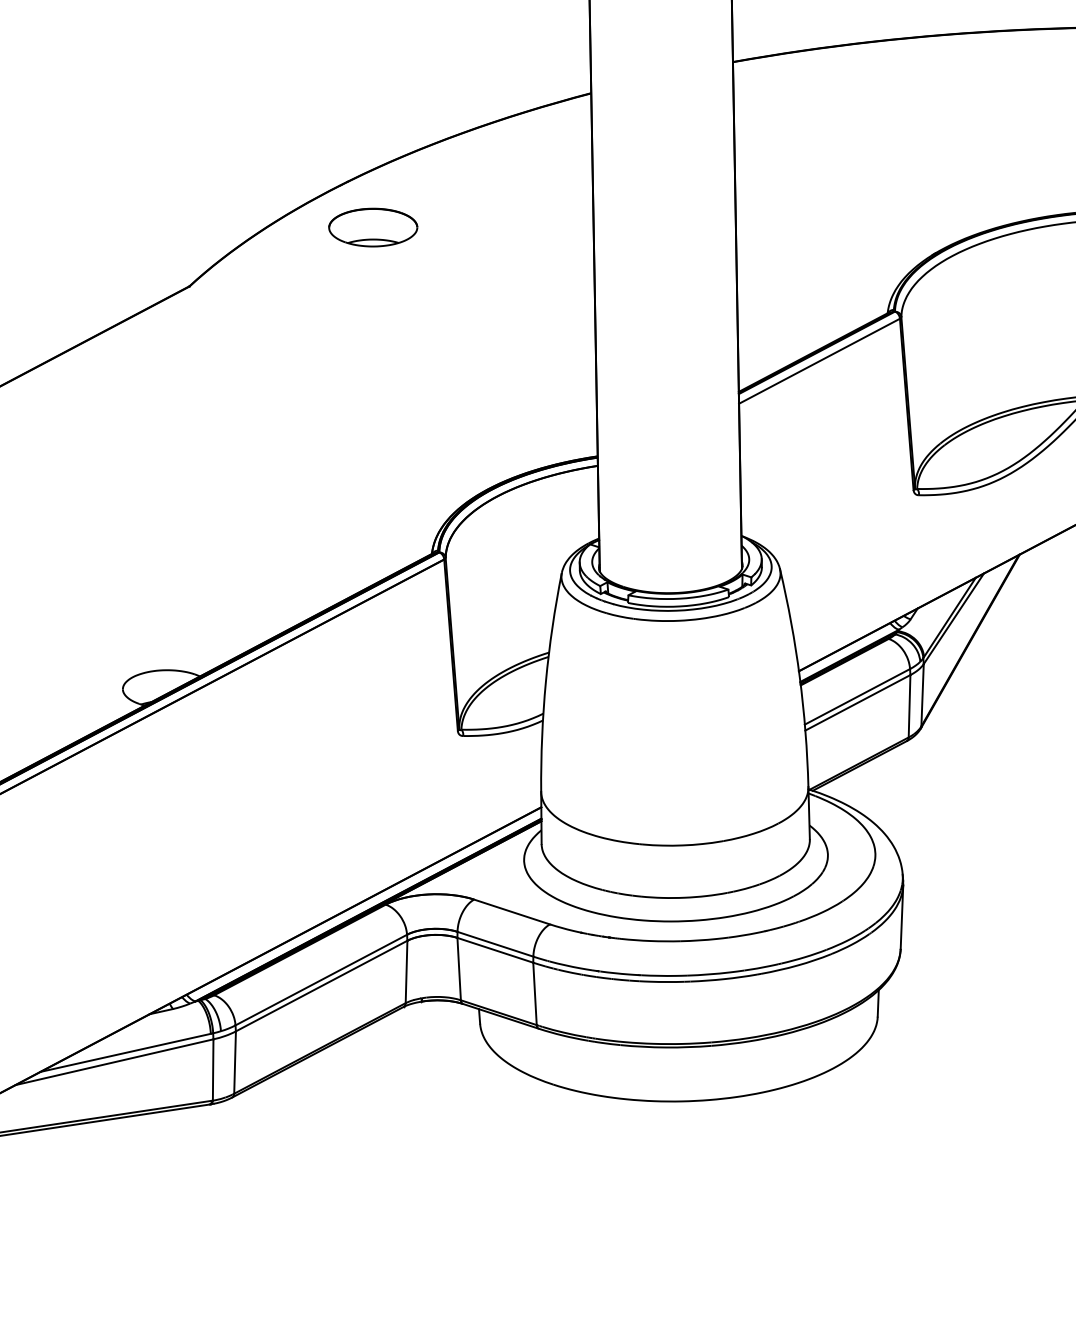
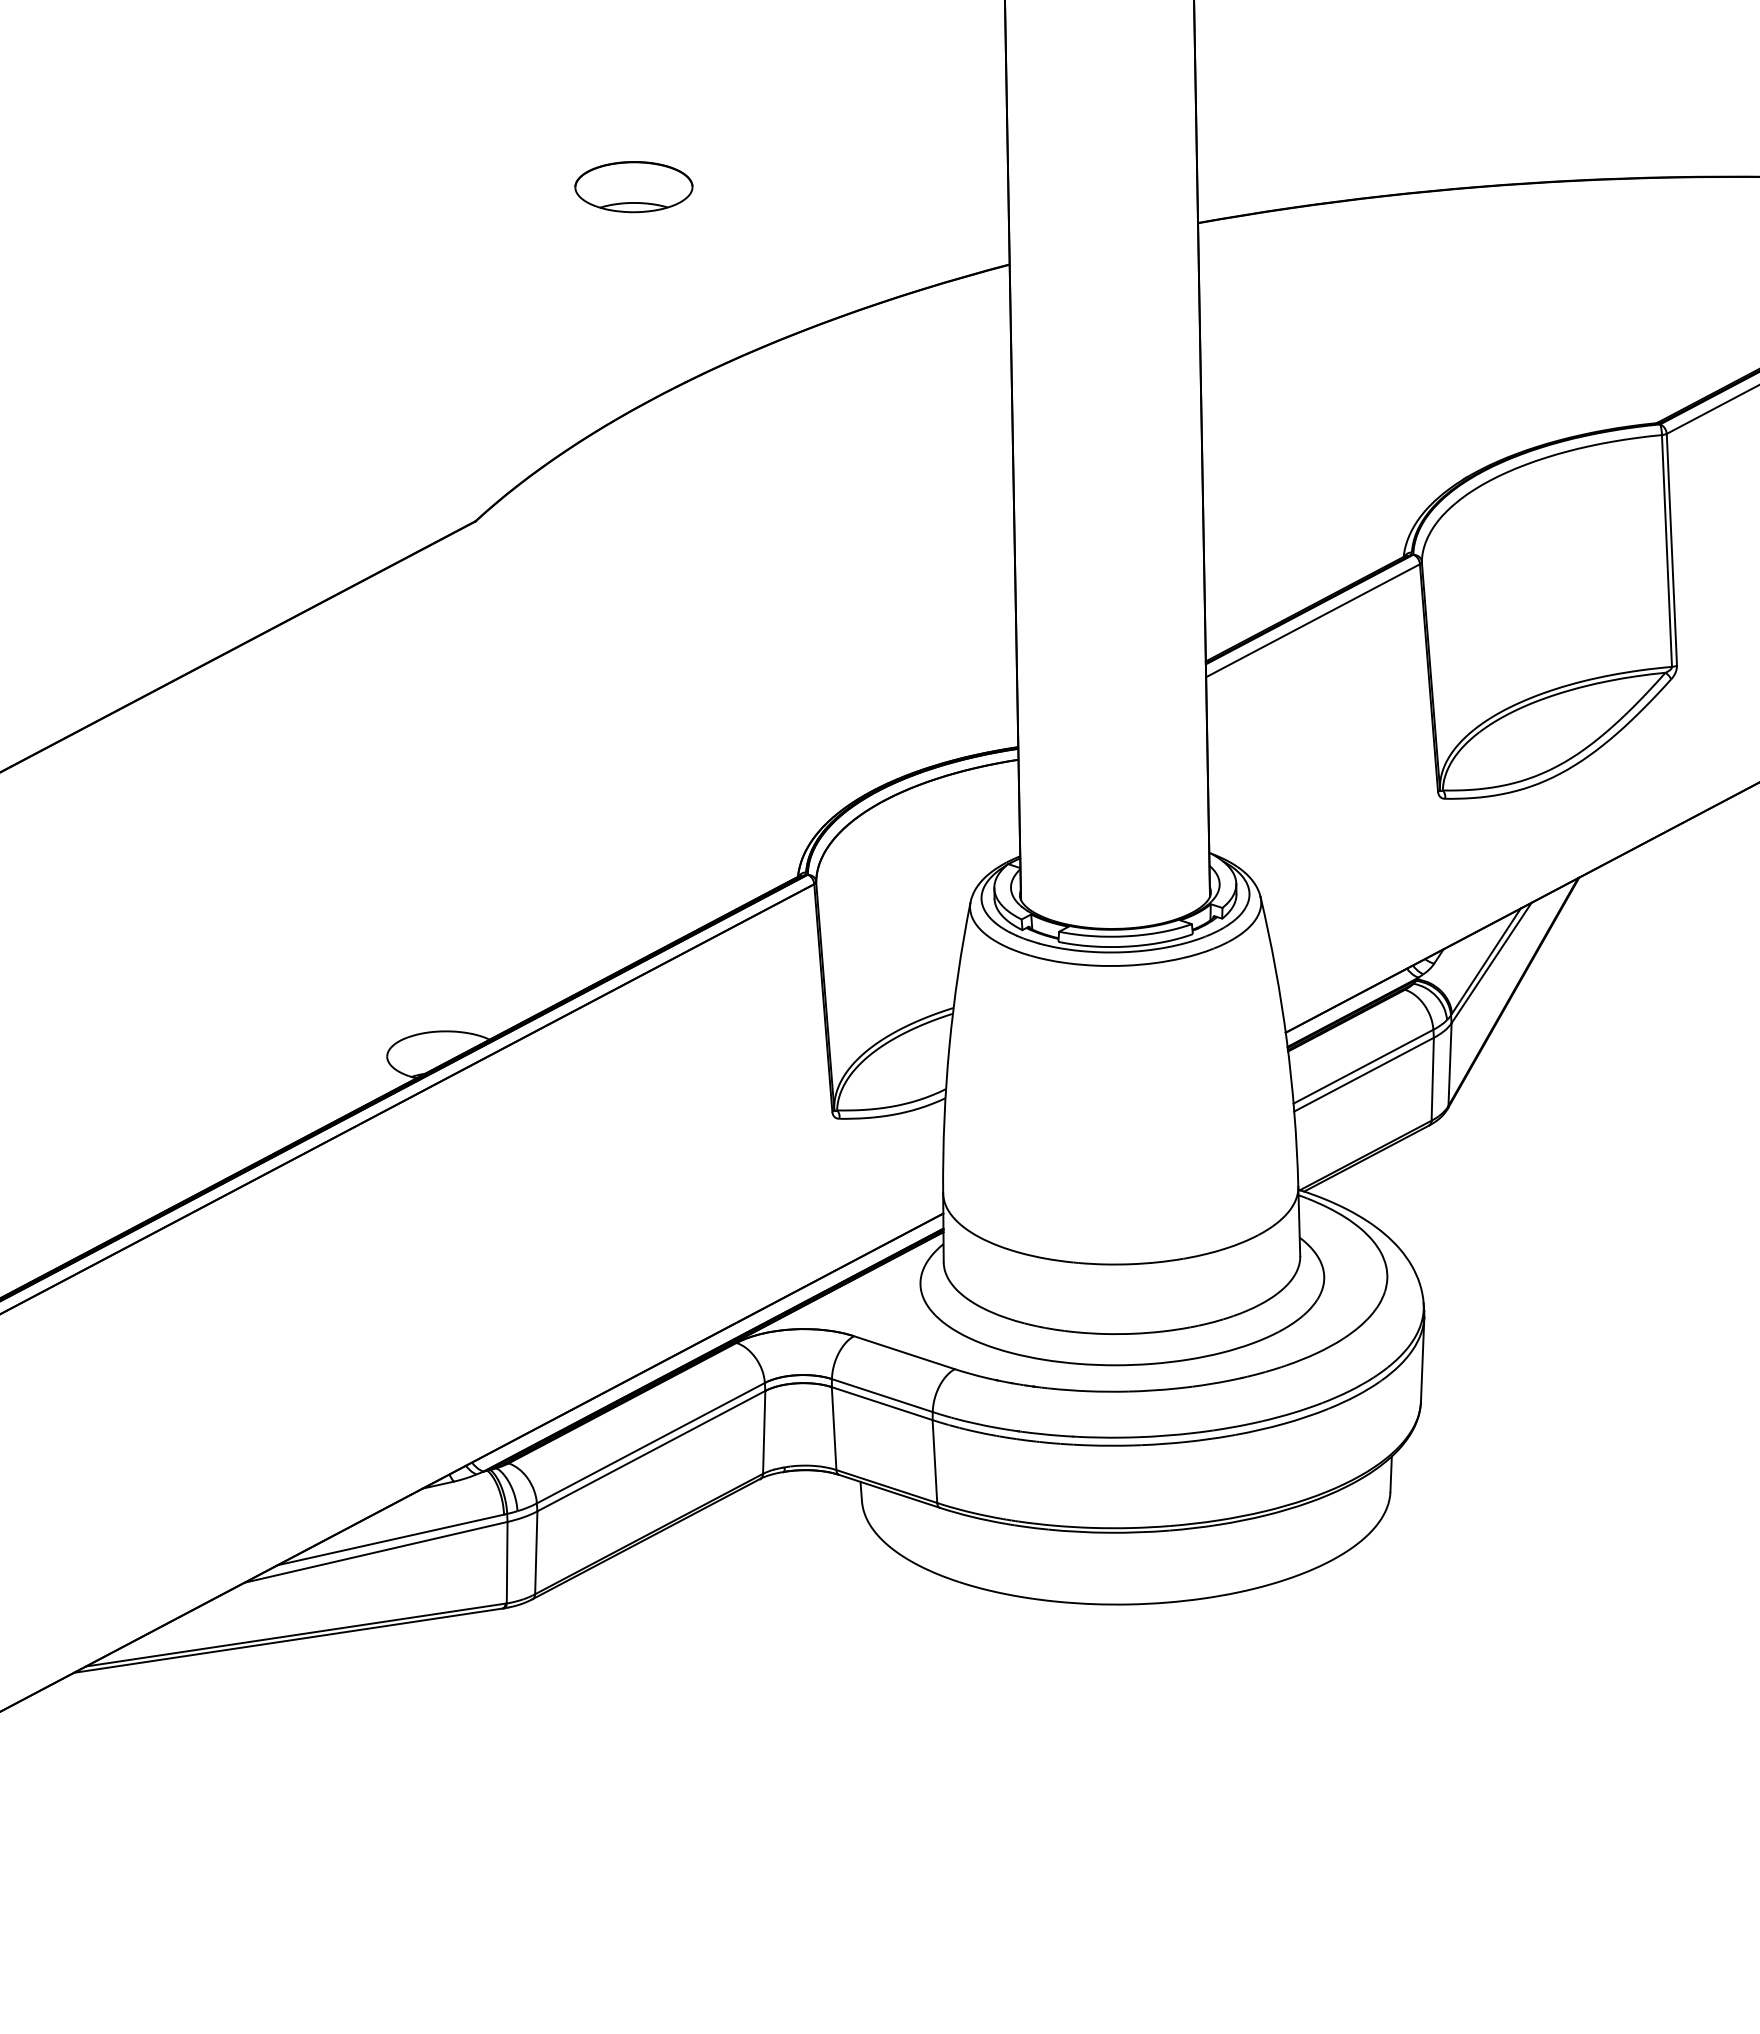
part: (372, 227) -> (633, 187), moved

